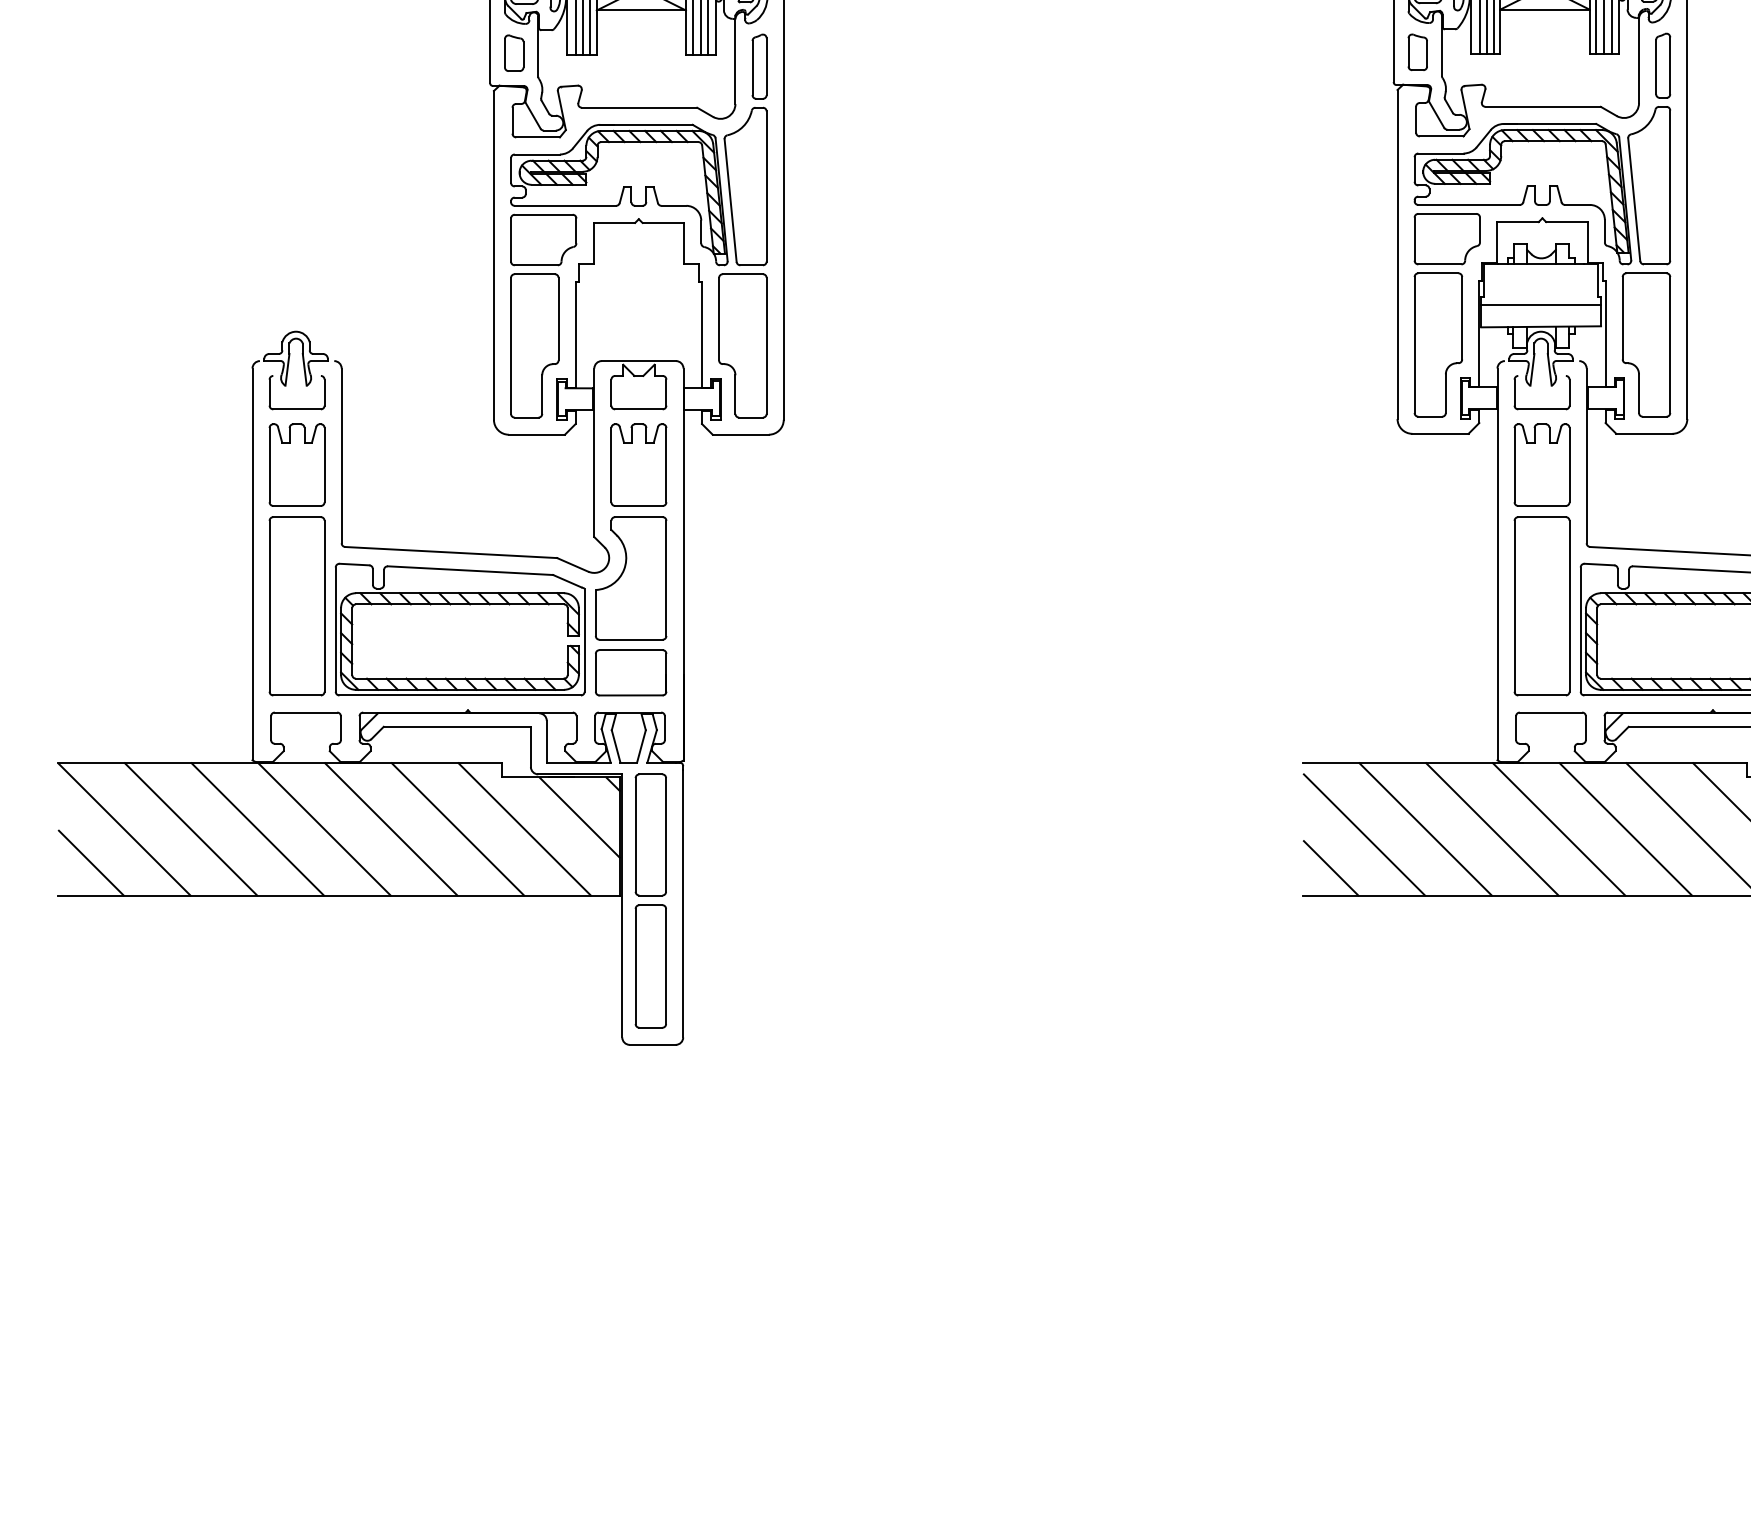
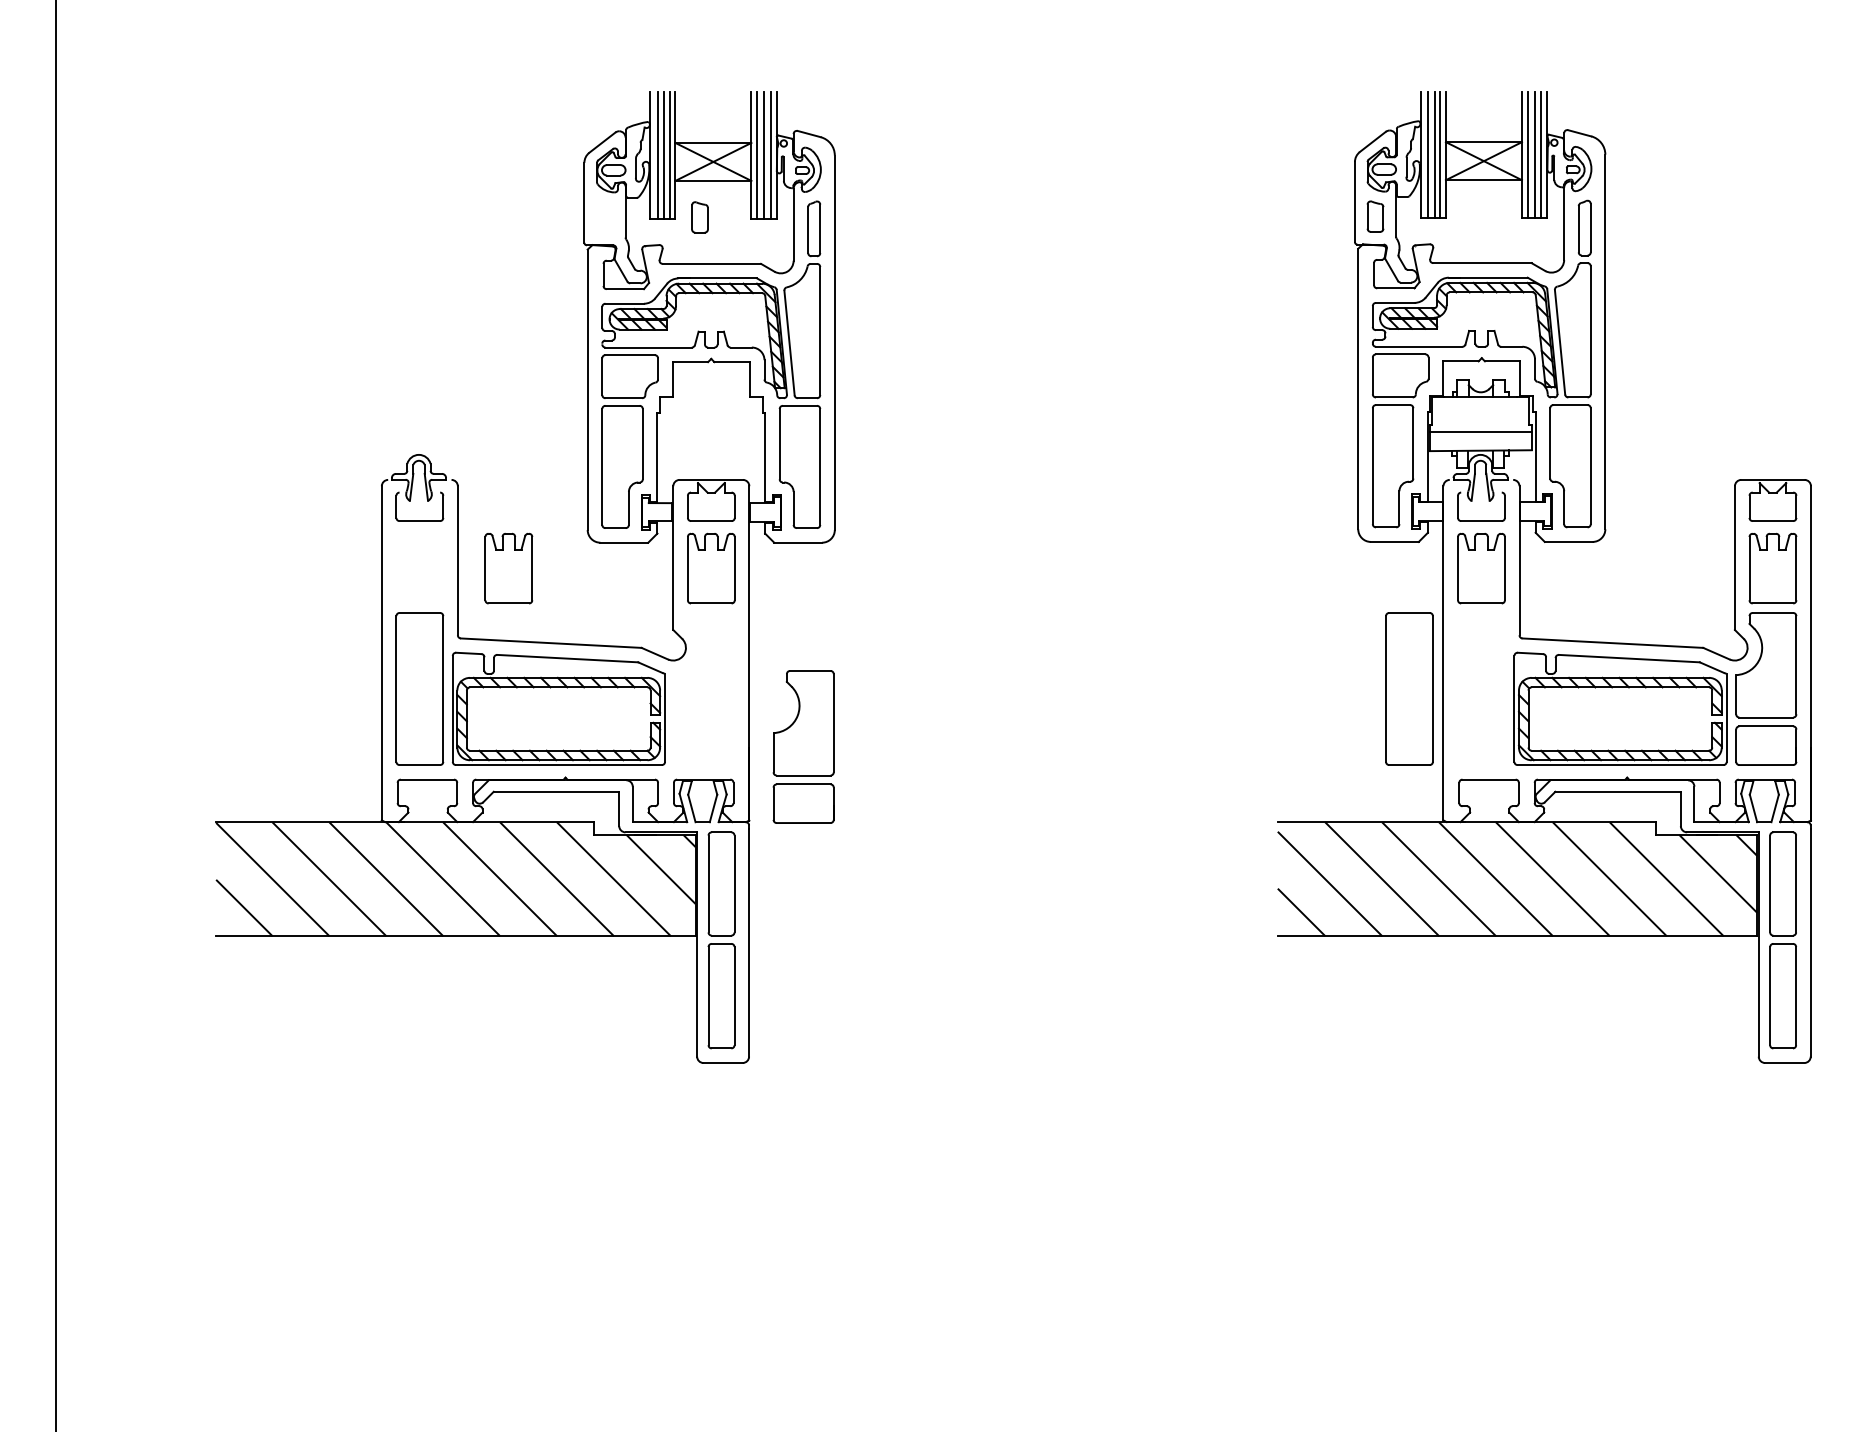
part: (513, 53) -> (699, 217), moved
part: (296, 464) -> (508, 568), moved
part: (630, 605) -> (803, 746), moved
part: (1542, 605) -> (1409, 688), moved

